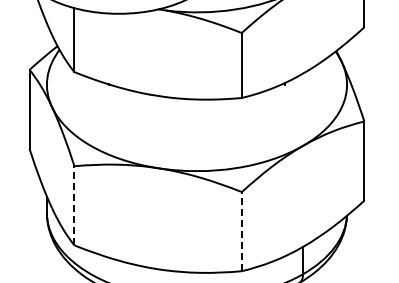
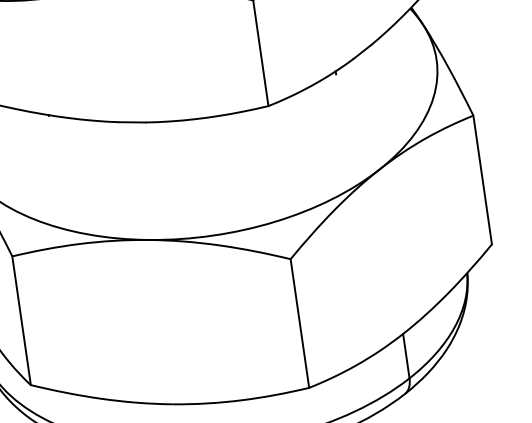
line: (74, 205) -> (21, 320), dashed -> solid
line: (241, 231) -> (299, 323), dashed -> solid

